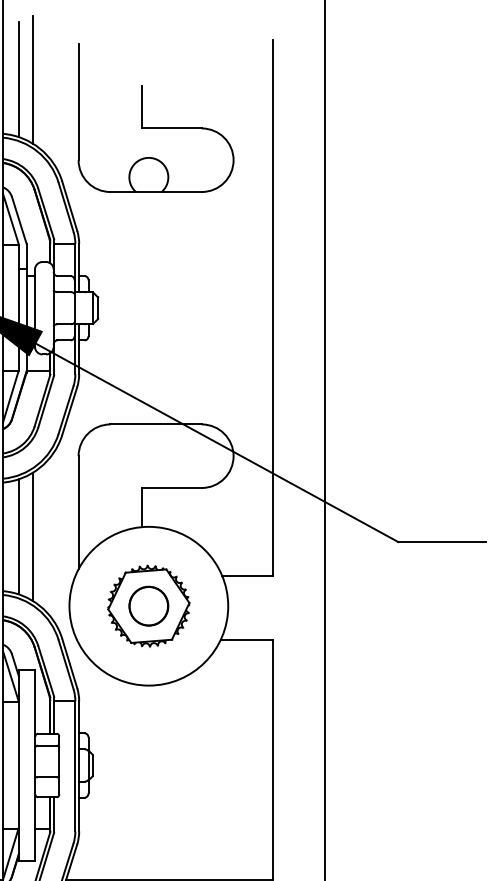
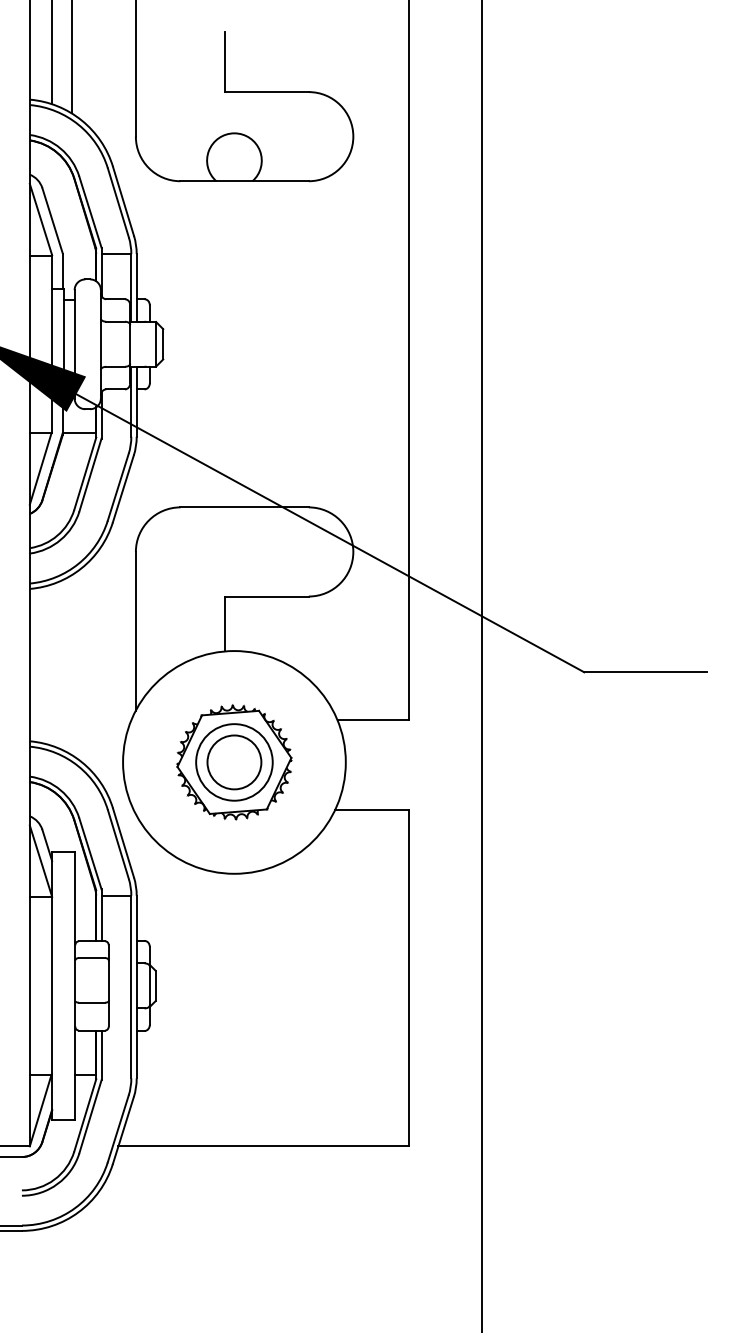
line: (19, 536) -> (52, 664), removed
line: (32, 537) -> (71, 665), removed
circle: (148, 606) -> (234, 762), size x1.4

